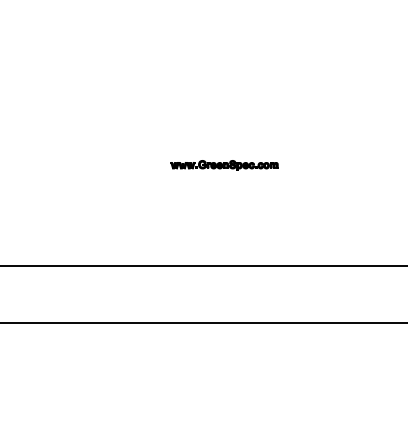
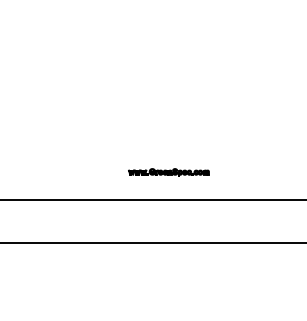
part: (224, 165) -> (168, 172), moved

